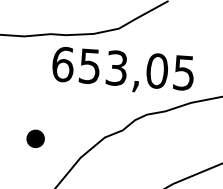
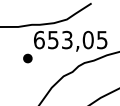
part: (34, 138) -> (27, 58), moved

